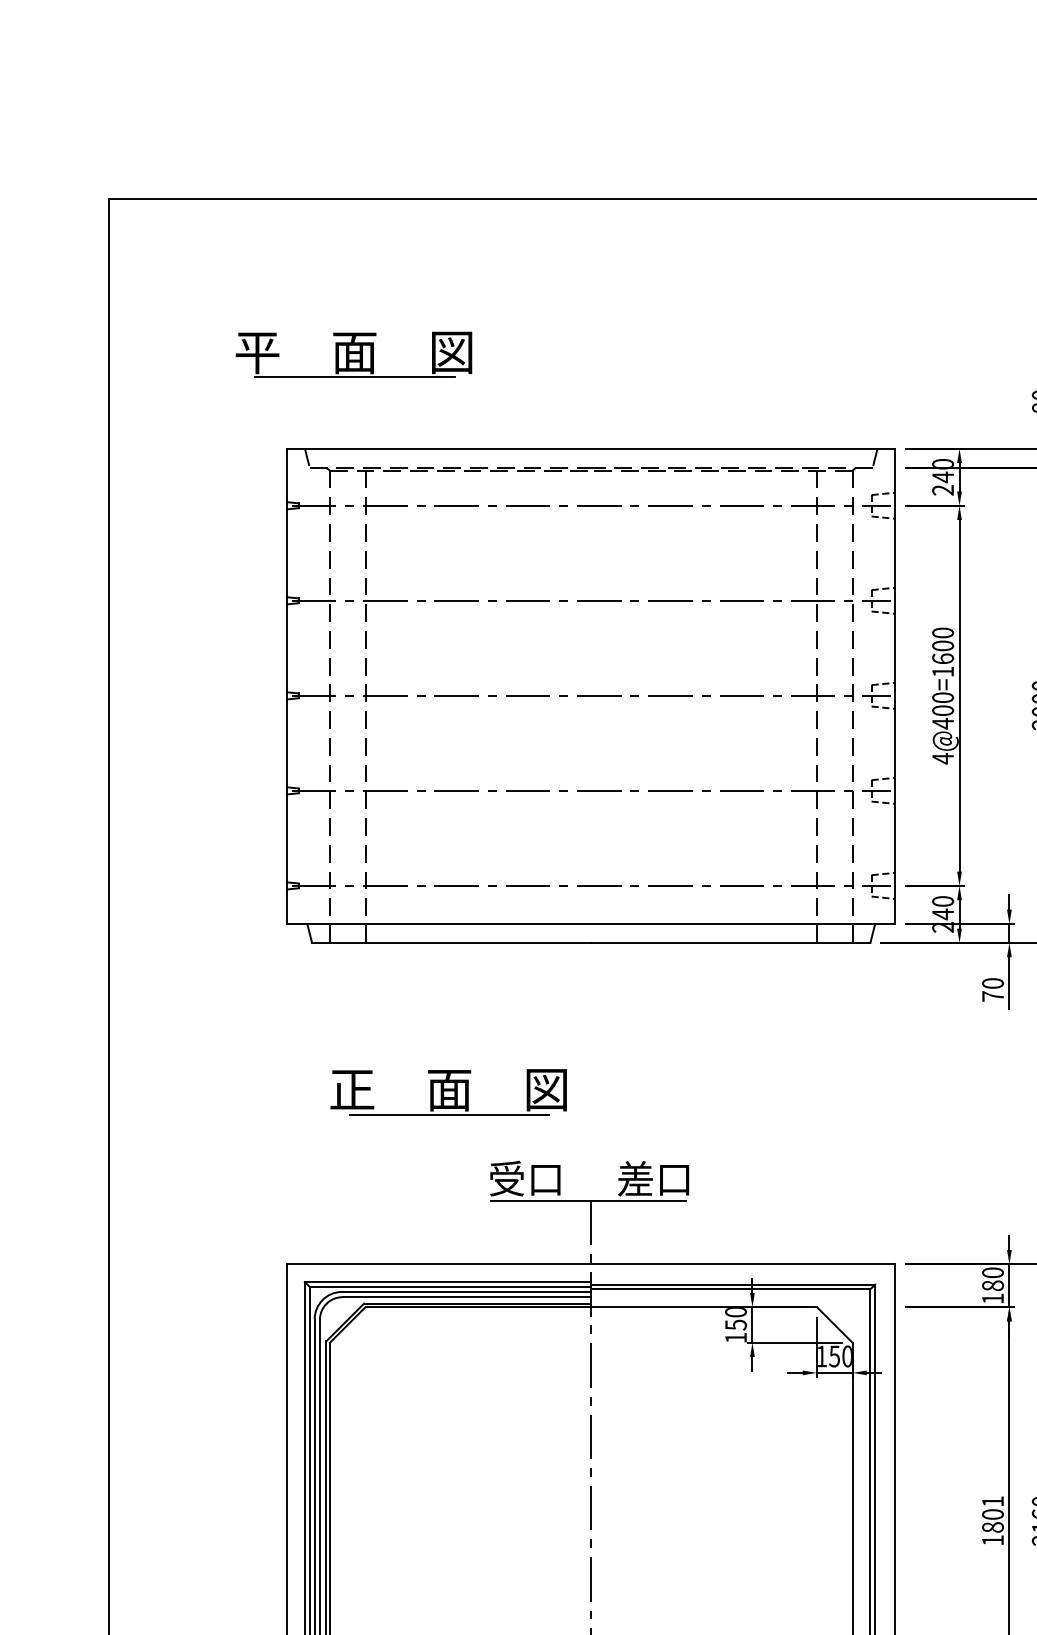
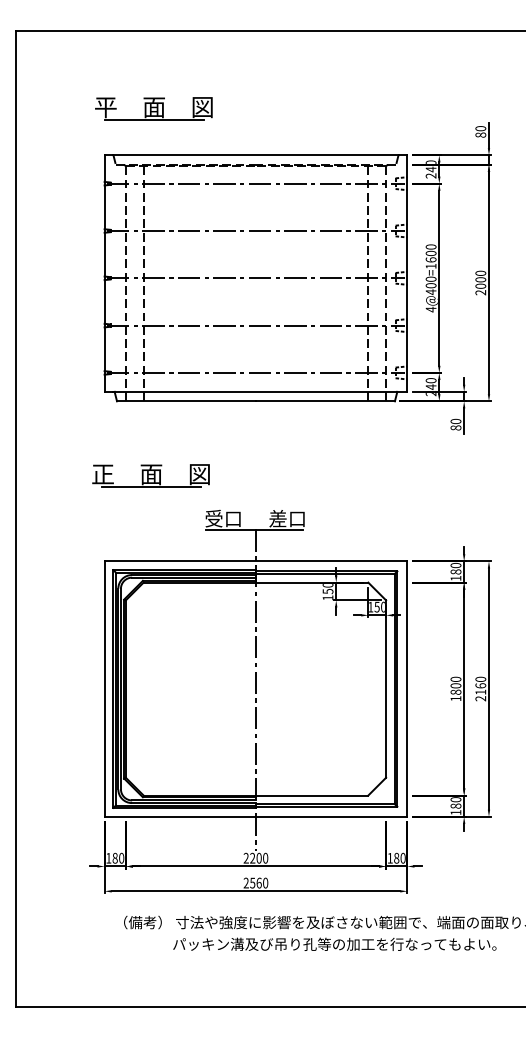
part: (353, 354) -> (153, 108), moved
text: (992, 995) -> (455, 427), 70 -> 80
part: (447, 1091) -> (150, 475), moved
text: (992, 1499) -> (455, 678), 1801 -> 1800

